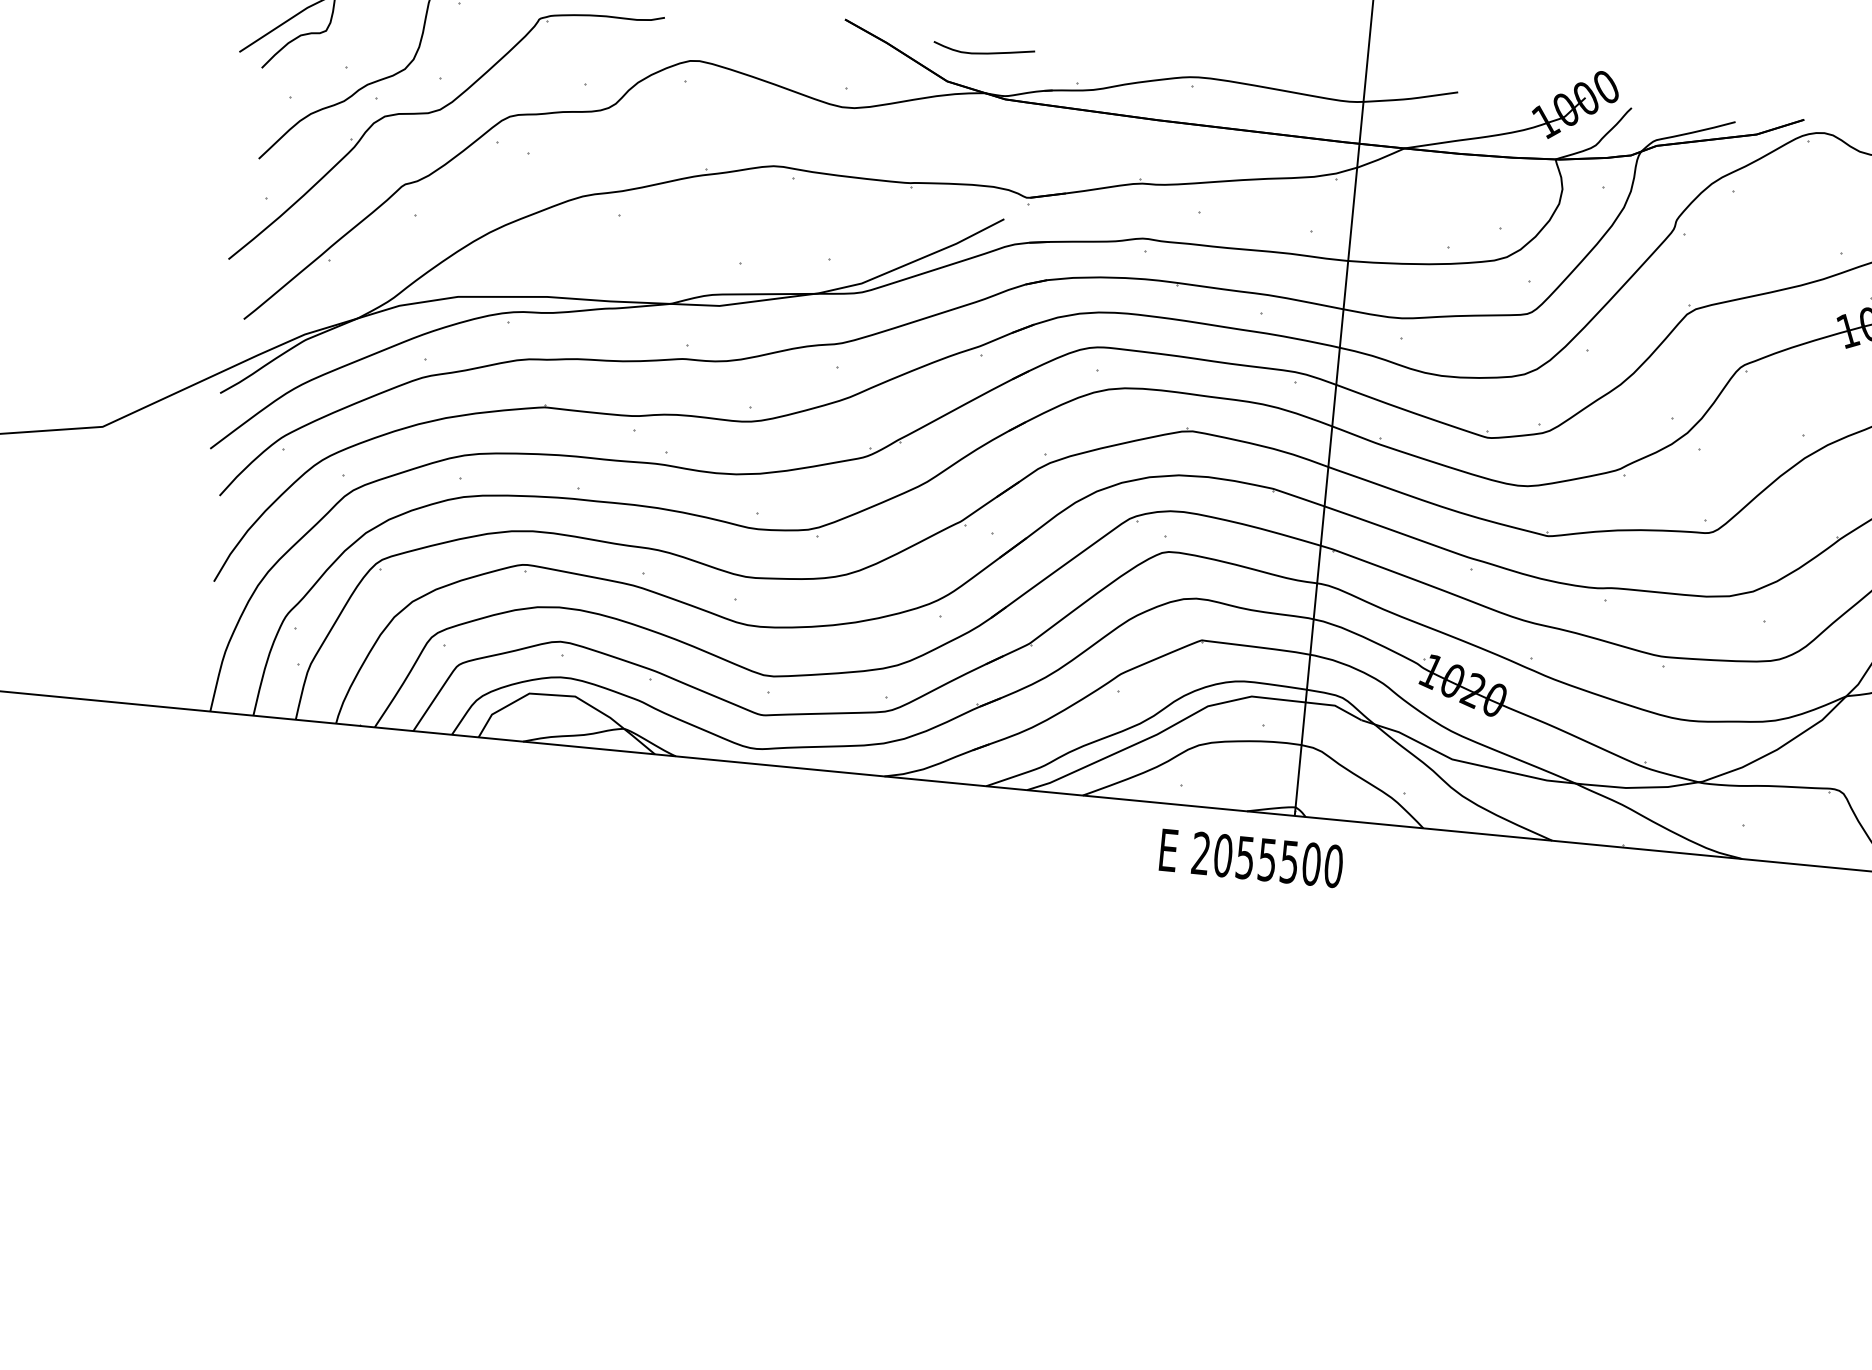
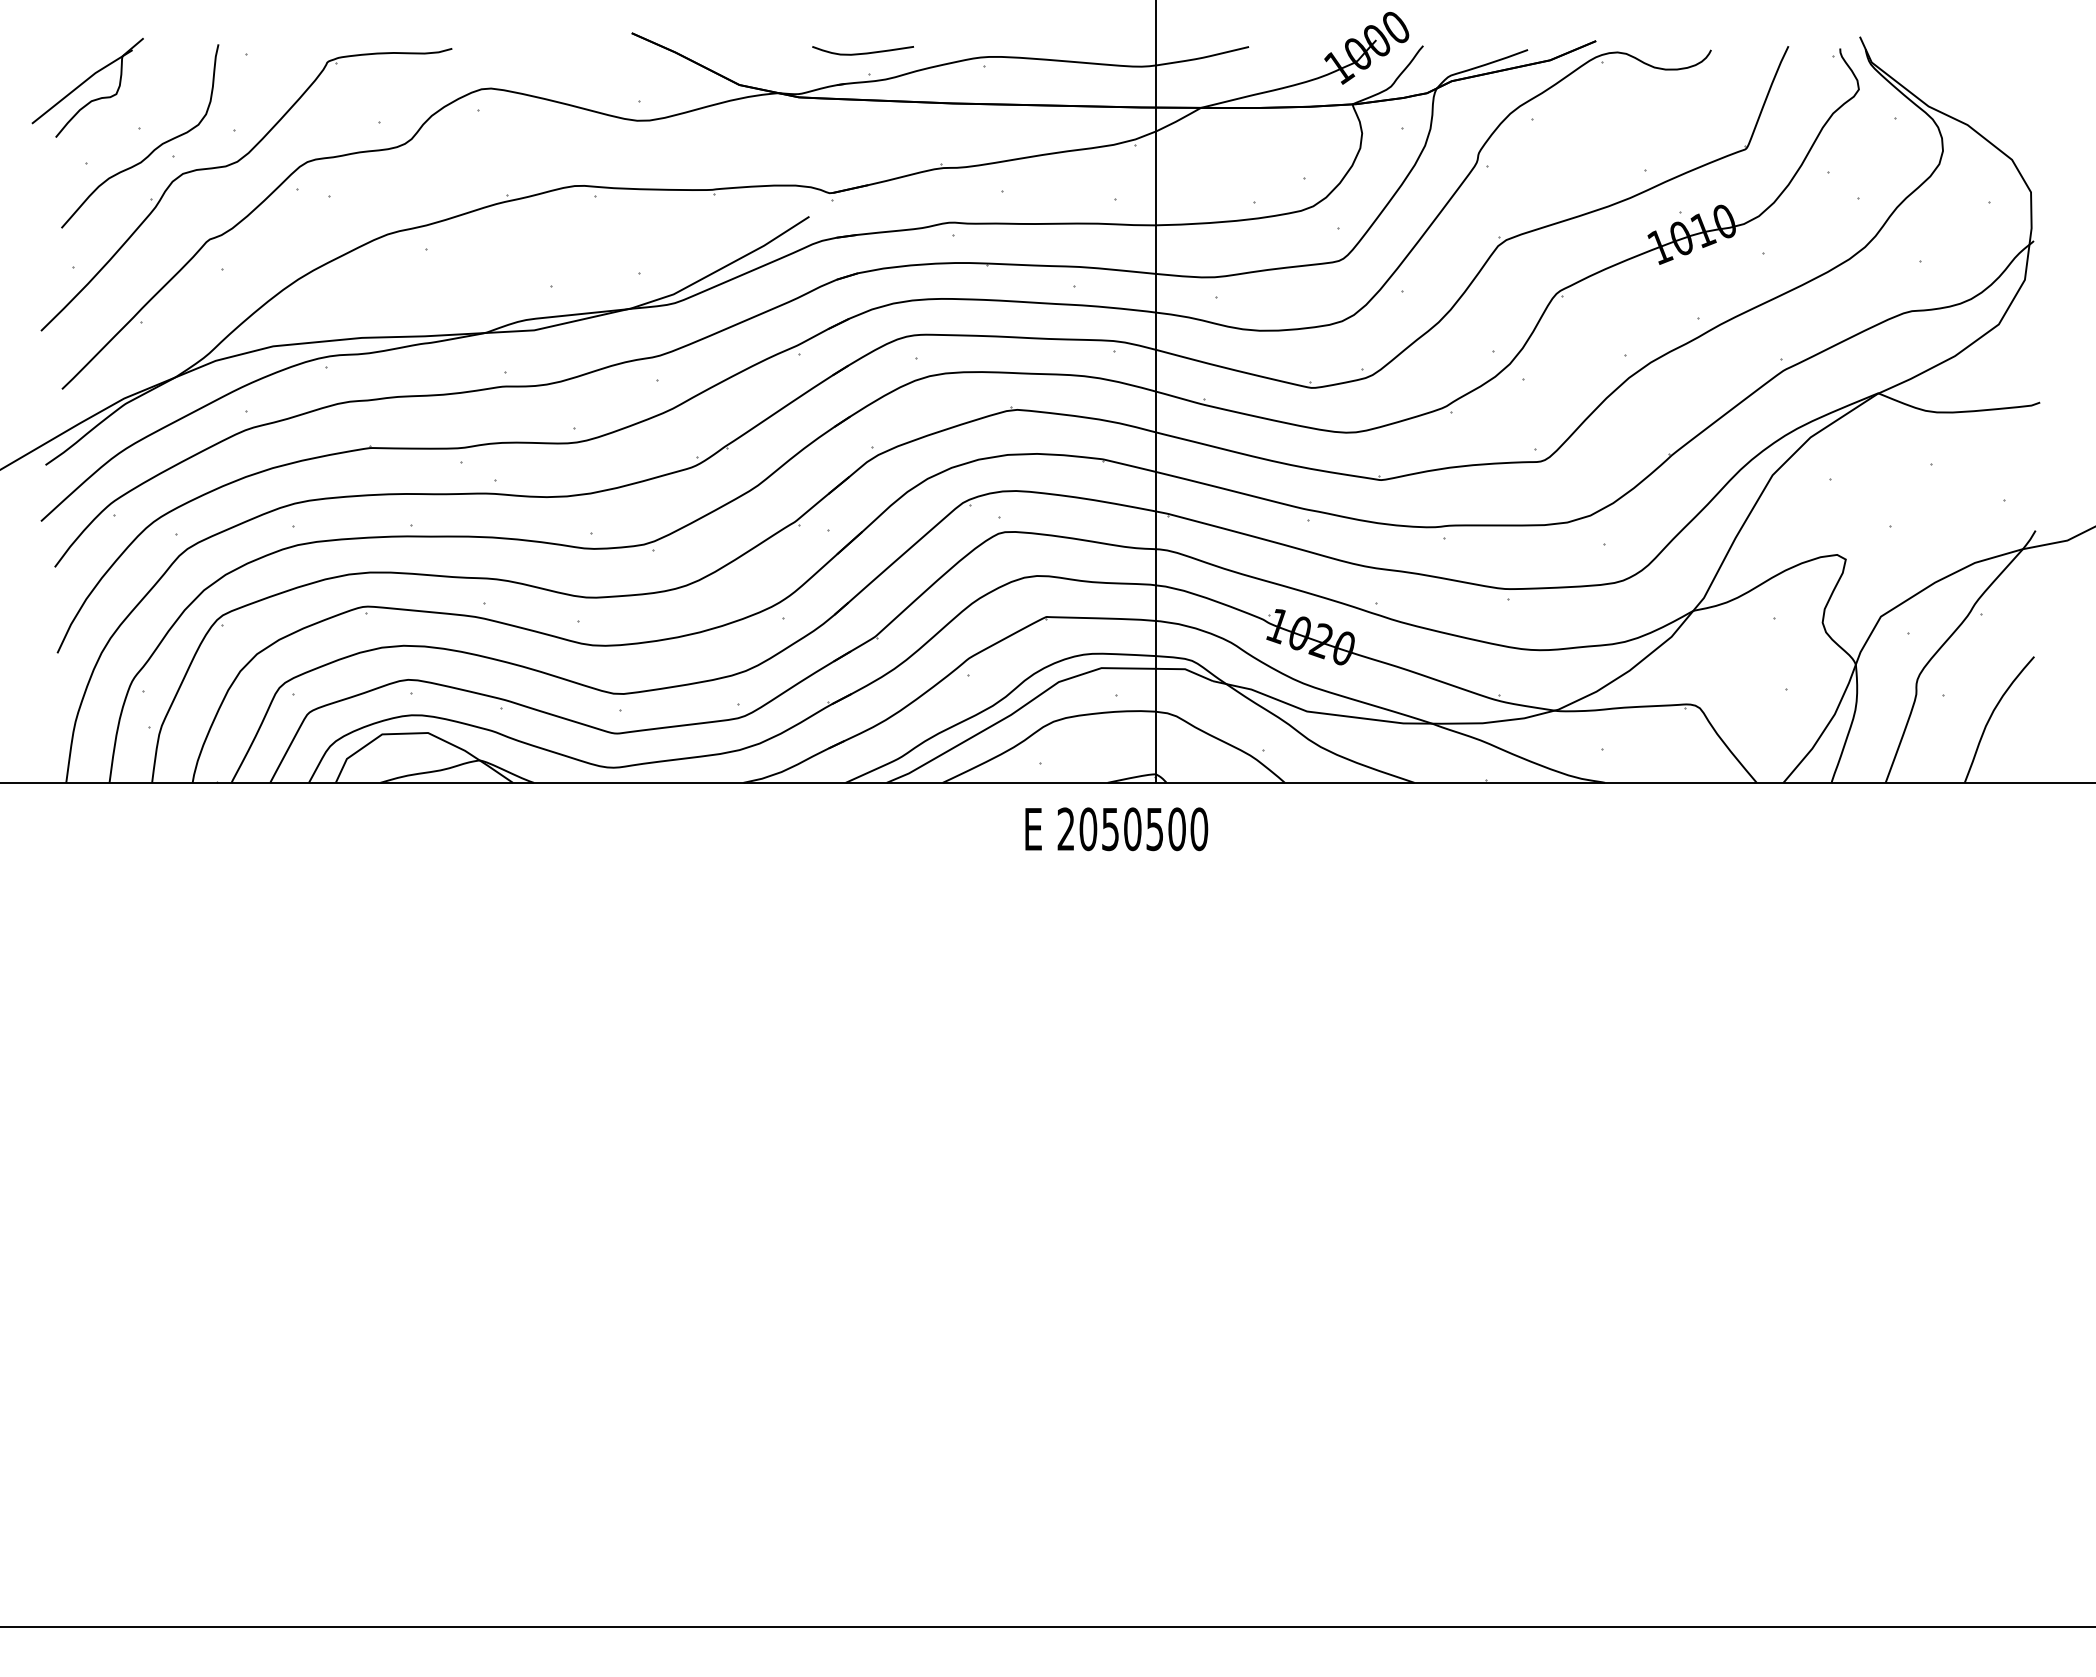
curve: (984, 52) -> (863, 52), moved
text: (1267, 860) -> (1132, 829), 2055500 -> 2050500

